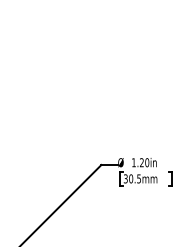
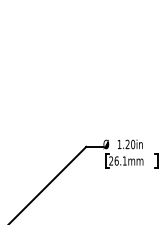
text: (131, 178) -> (117, 160), 30.5mm -> 26.1mm

